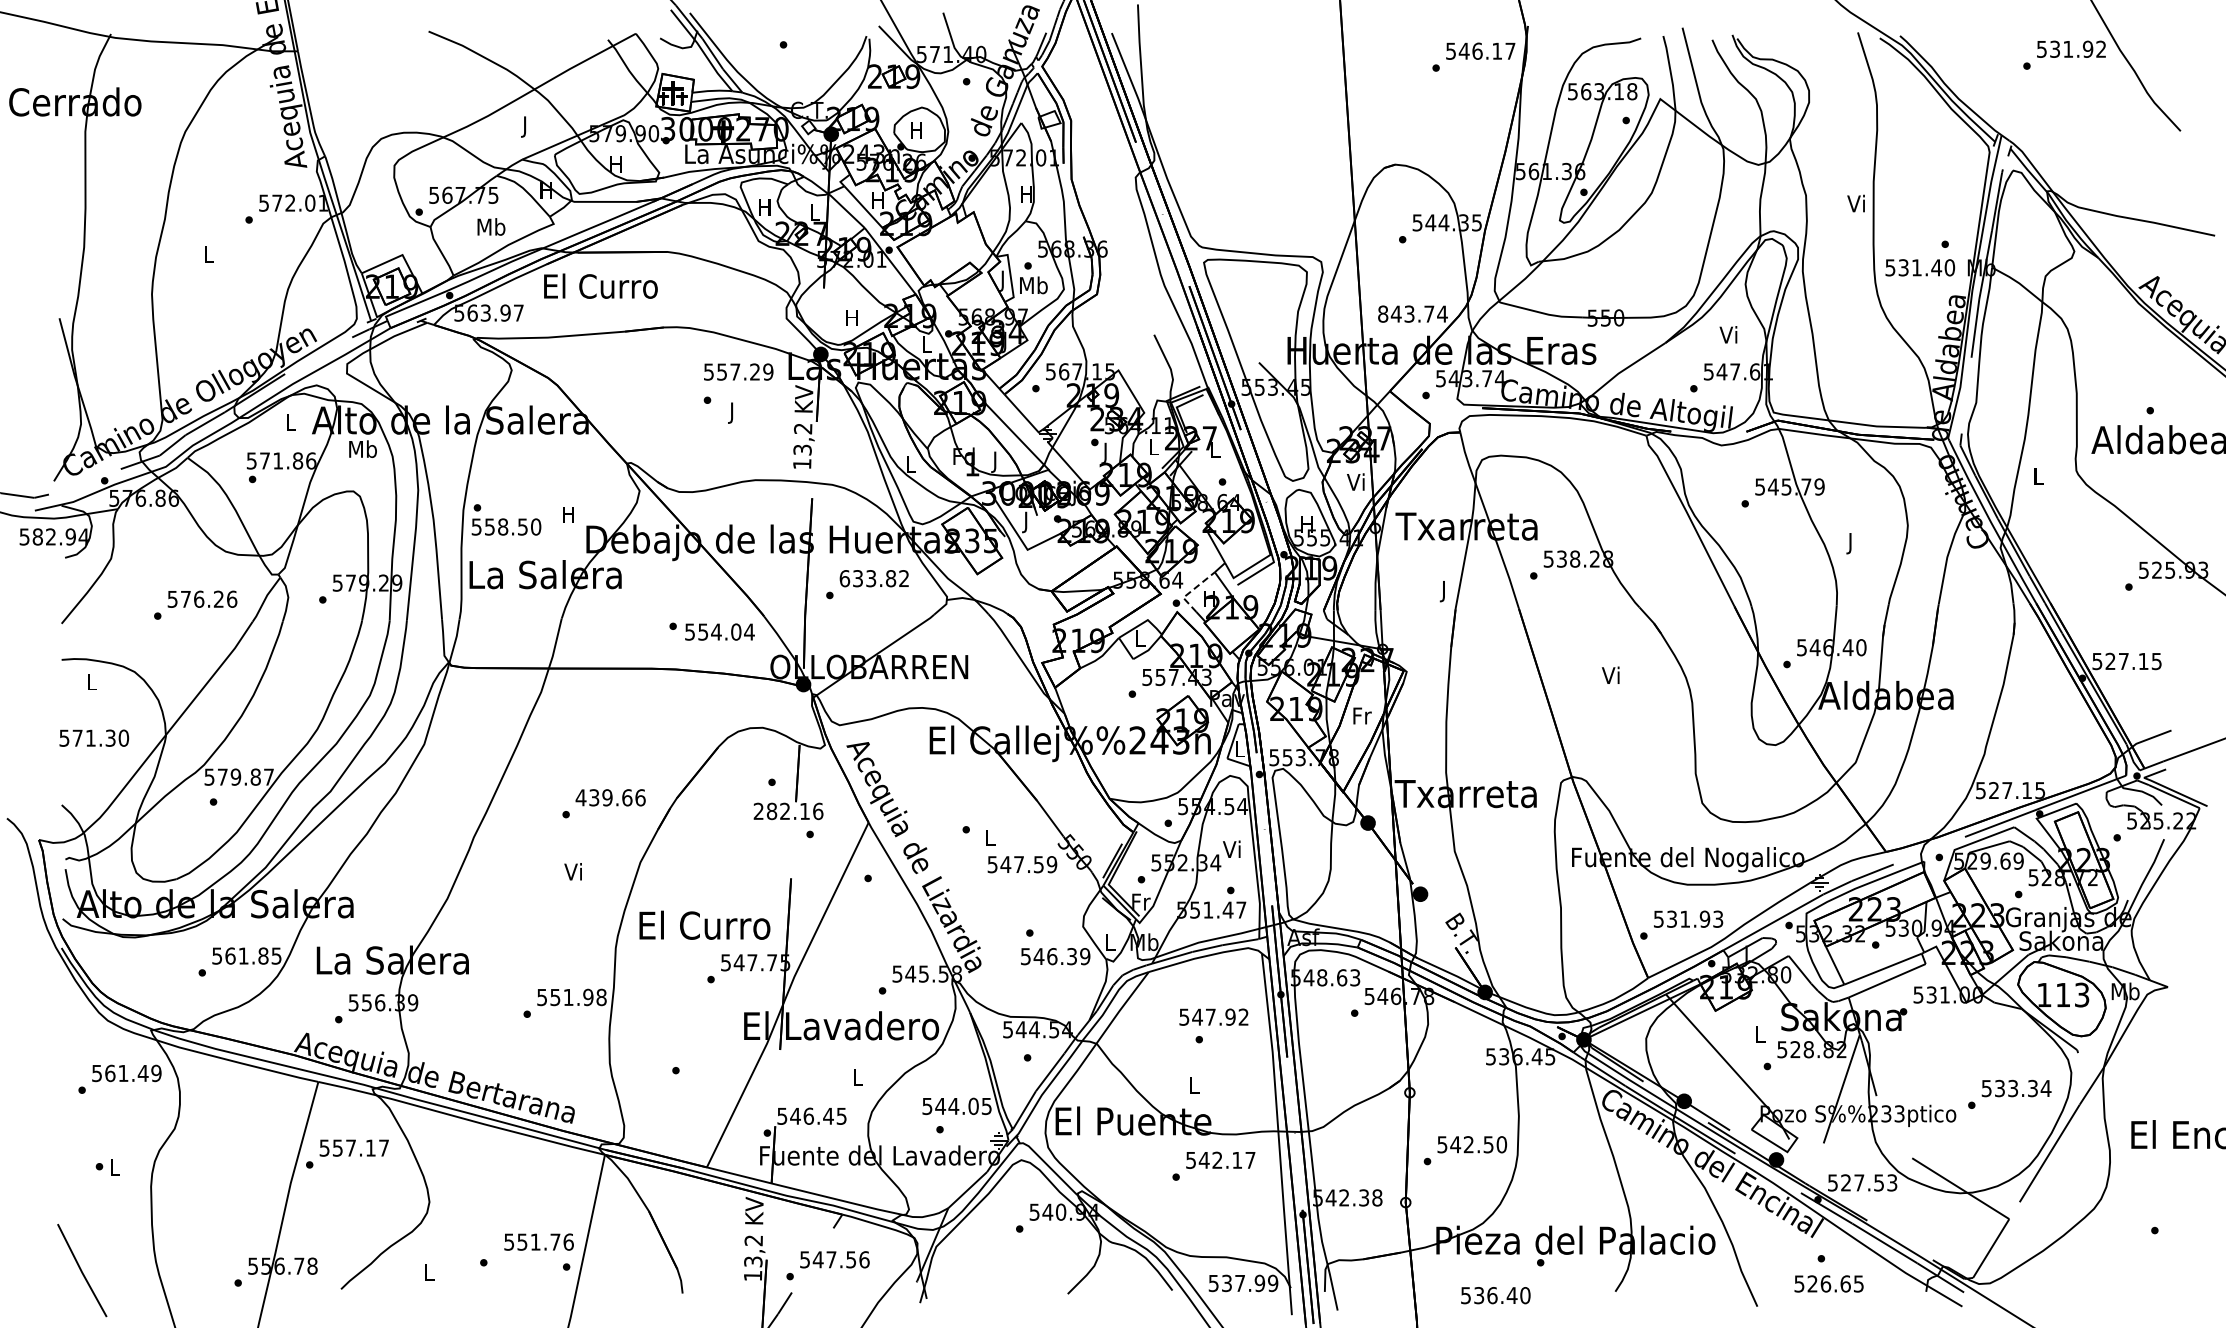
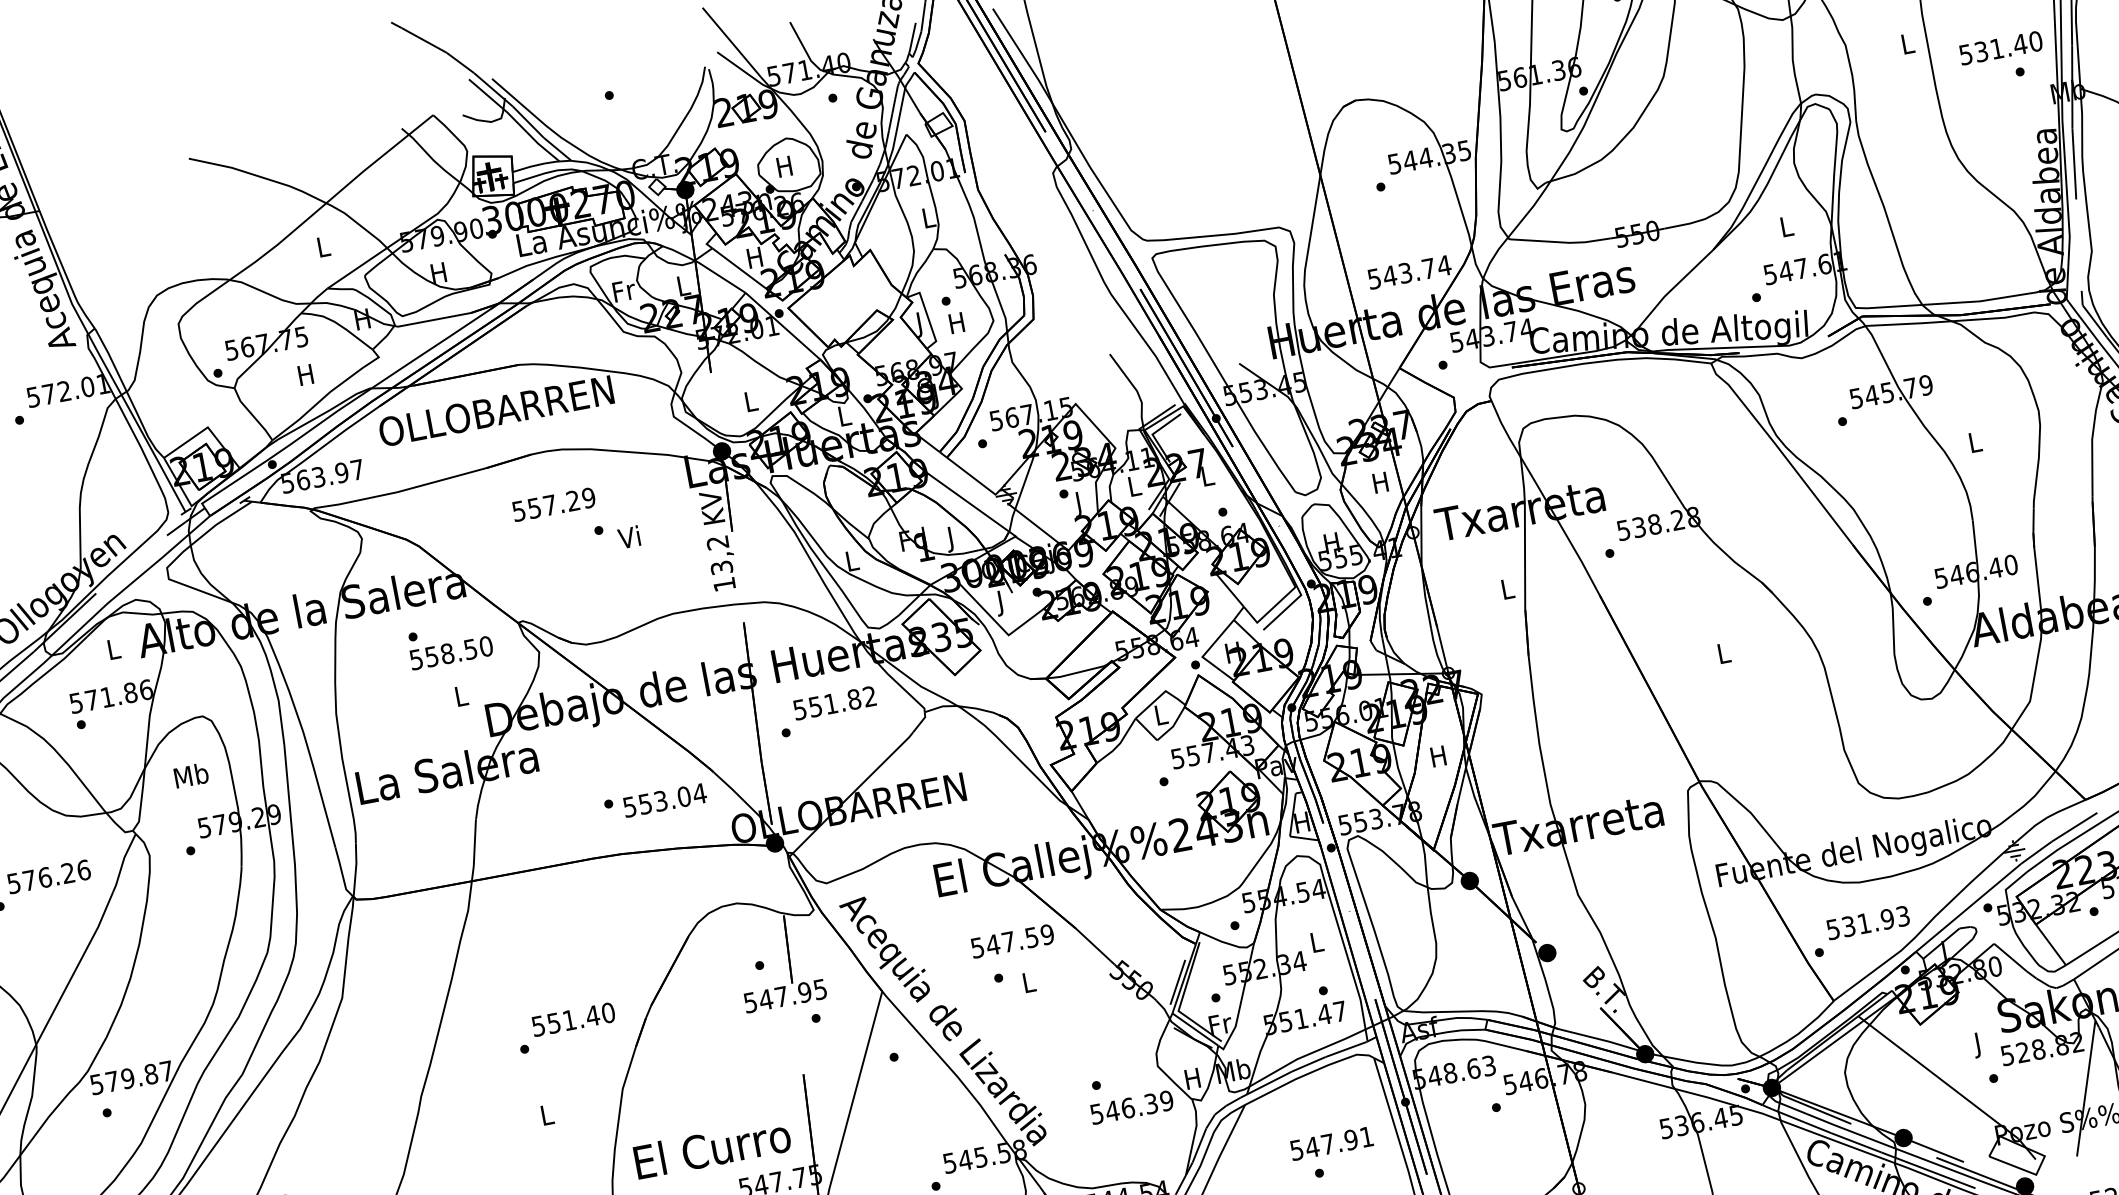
text: (525, 126) -> (323, 248), J -> L
text: (1026, 194) -> (928, 217), H -> L
text: (1855, 203) -> (1905, 43), Vi -> L
text: (765, 207) -> (624, 290), H -> Fr
text: (491, 226) -> (306, 374), Mb -> H
text: (1920, 267) -> (2001, 47), moved
text: (641, 285) -> (495, 410), El Curro -> OLLOBARREN
text: (1033, 285) -> (956, 323), Mb -> H
text: (1383, 313) -> (1374, 278), 843.74 -> 543.74
text: (851, 317) -> (749, 401), H -> L
text: (1728, 334) -> (1785, 226), Vi -> L
text: (738, 371) -> (553, 503), moved
text: (731, 412) -> (629, 539), J -> Vi
text: (362, 448) -> (190, 774), moved
text: (1355, 481) -> (1379, 481), Vi -> H
text: (568, 514) -> (460, 695), H -> L
text: (506, 519) -> (449, 644), moved
text: (1850, 543) -> (1975, 444), J -> L
text: (857, 578) -> (814, 706), 633.82 -> 551.82
line: (1191, 591) -> (1210, 647), dashed -> solid
text: (1444, 591) -> (1508, 591), J -> L
text: (716, 631) -> (660, 800), 554.04 -> 553.04
text: (1610, 674) -> (1722, 652), Vi -> L
text: (1362, 715) -> (1439, 755), Fr -> H
text: (1239, 748) -> (1302, 821), L -> H
text: (610, 797) -> (573, 1019), 439.66 -> 551.40
text: (788, 811) -> (785, 996), 282.16 -> 547.95
text: (1231, 848) -> (1314, 941), Vi -> L
text: (1022, 864) -> (1012, 941), moved
text: (572, 871) -> (544, 1114), Vi -> L
text: (1109, 942) -> (1192, 1078), L -> H
text: (1243, 1016) -> (1366, 1136), 547.92 -> 547.91
text: (1760, 1036) -> (1978, 1044), L -> J

